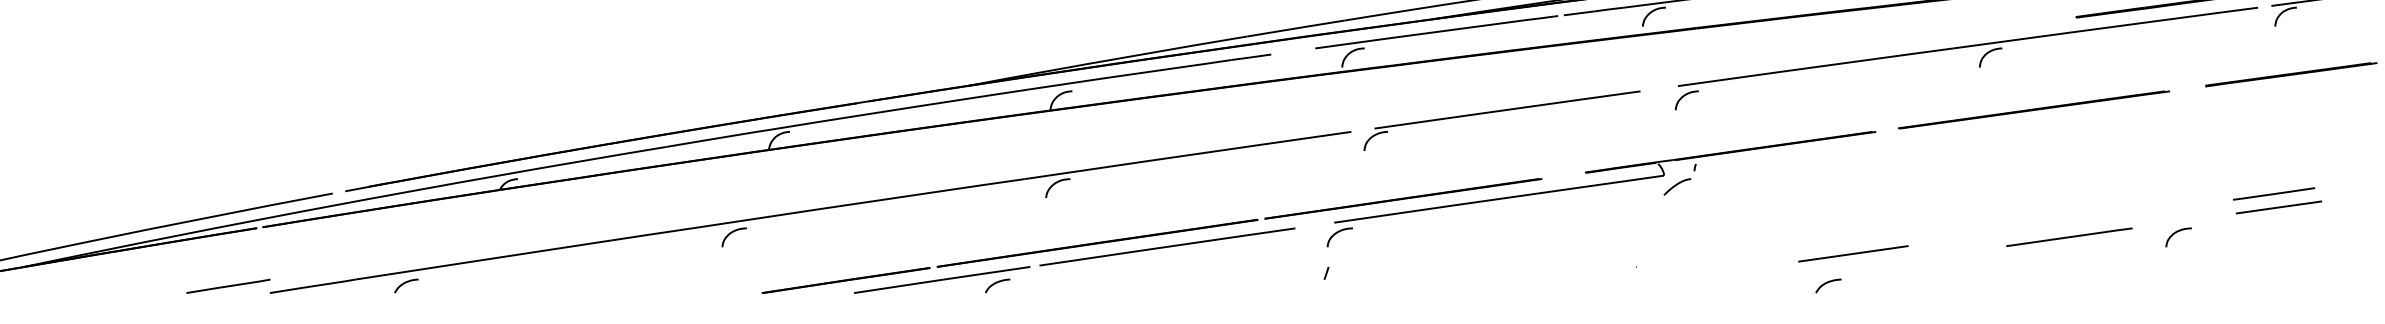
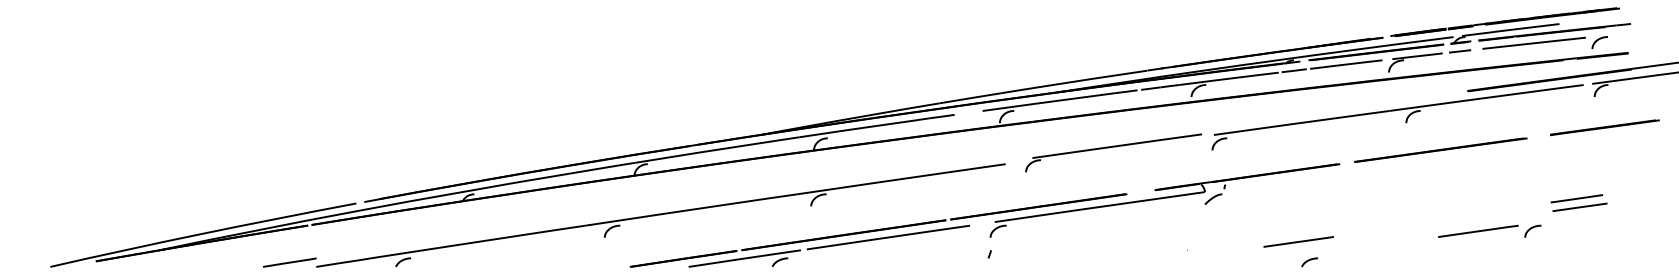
part: (1501, 119) -> (1113, 152), moved
part: (2276, 199) -> (1578, 202), moved
line: (2069, 235) -> (1478, 230), moved
line: (1853, 253) -> (1298, 241), moved

